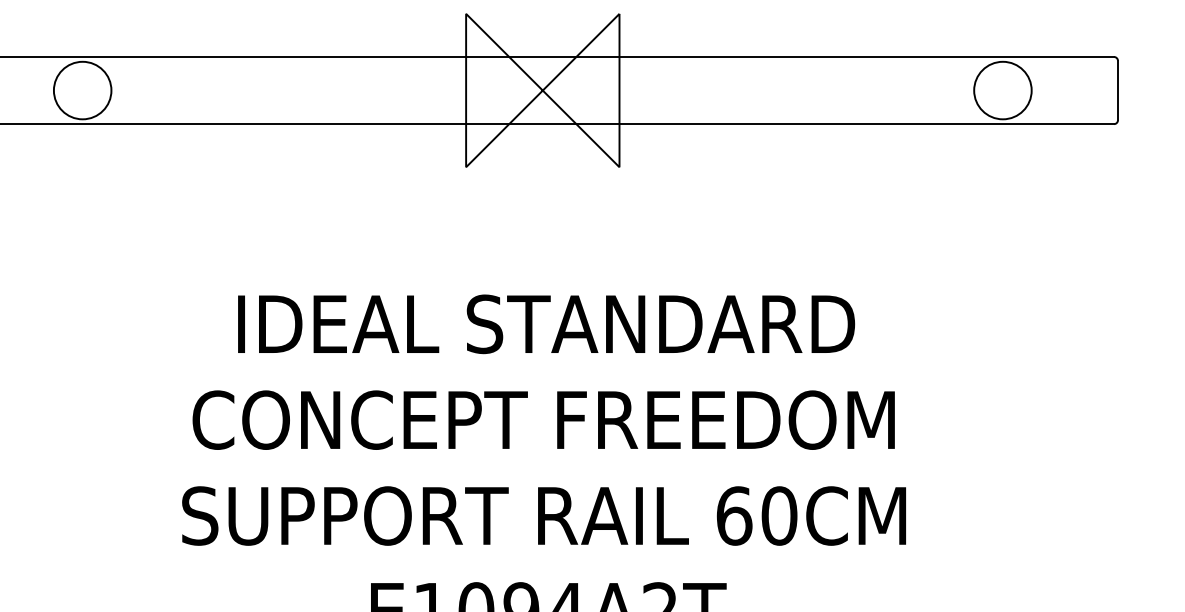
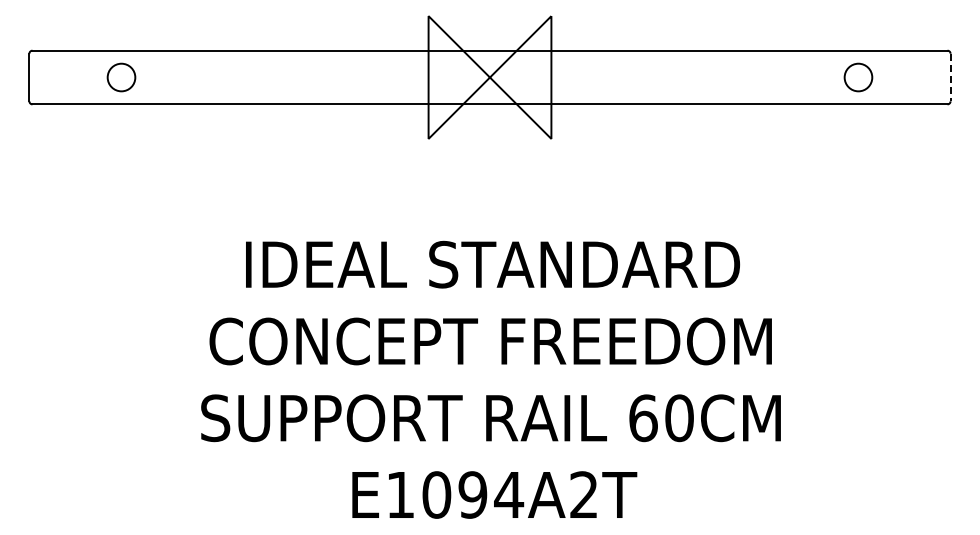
circle: (82, 90) -> (121, 77), size x0.6
circle: (1002, 90) -> (858, 77), size x0.6
line: (1117, 90) -> (950, 77), solid -> dashed

